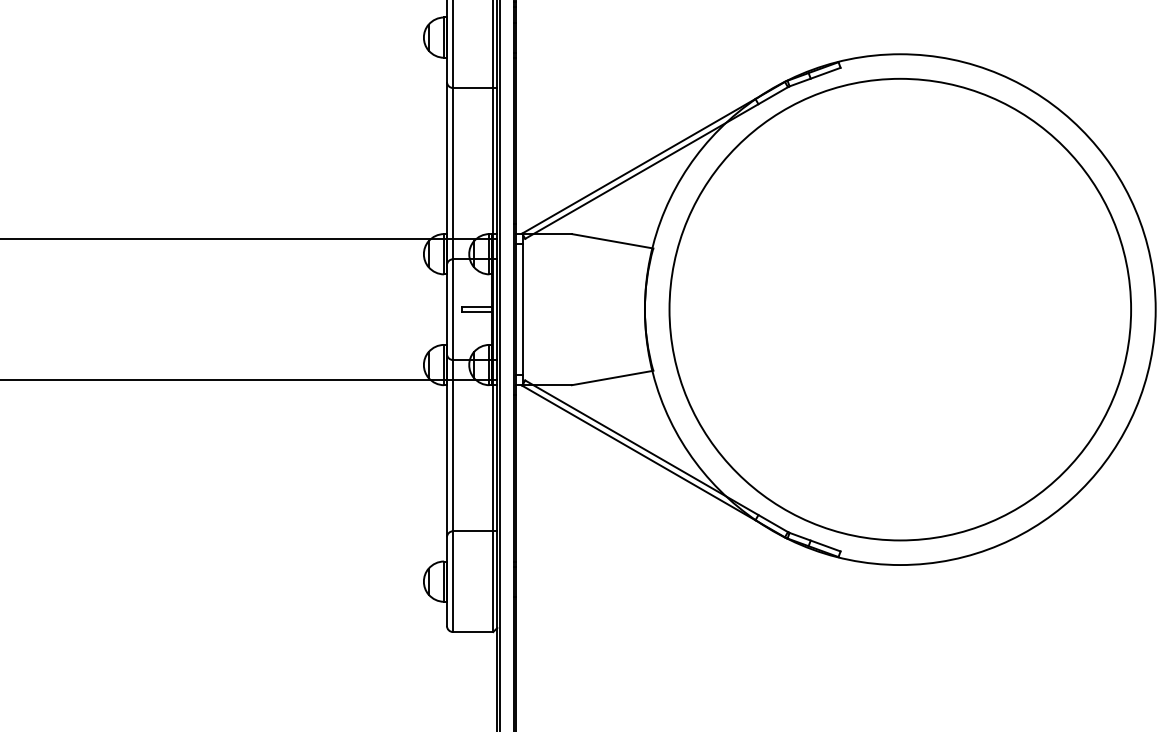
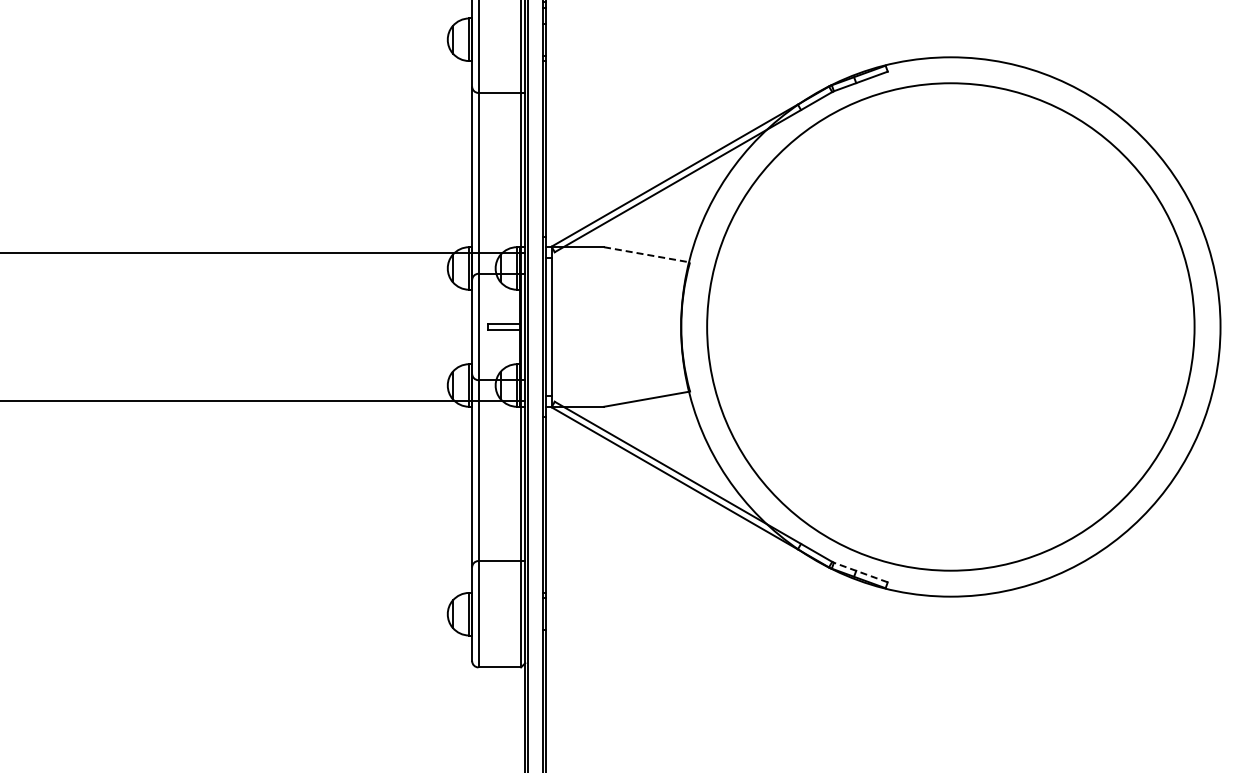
line: (613, 240) -> (647, 254), solid -> dashed
line: (814, 542) -> (860, 572), solid -> dashed

